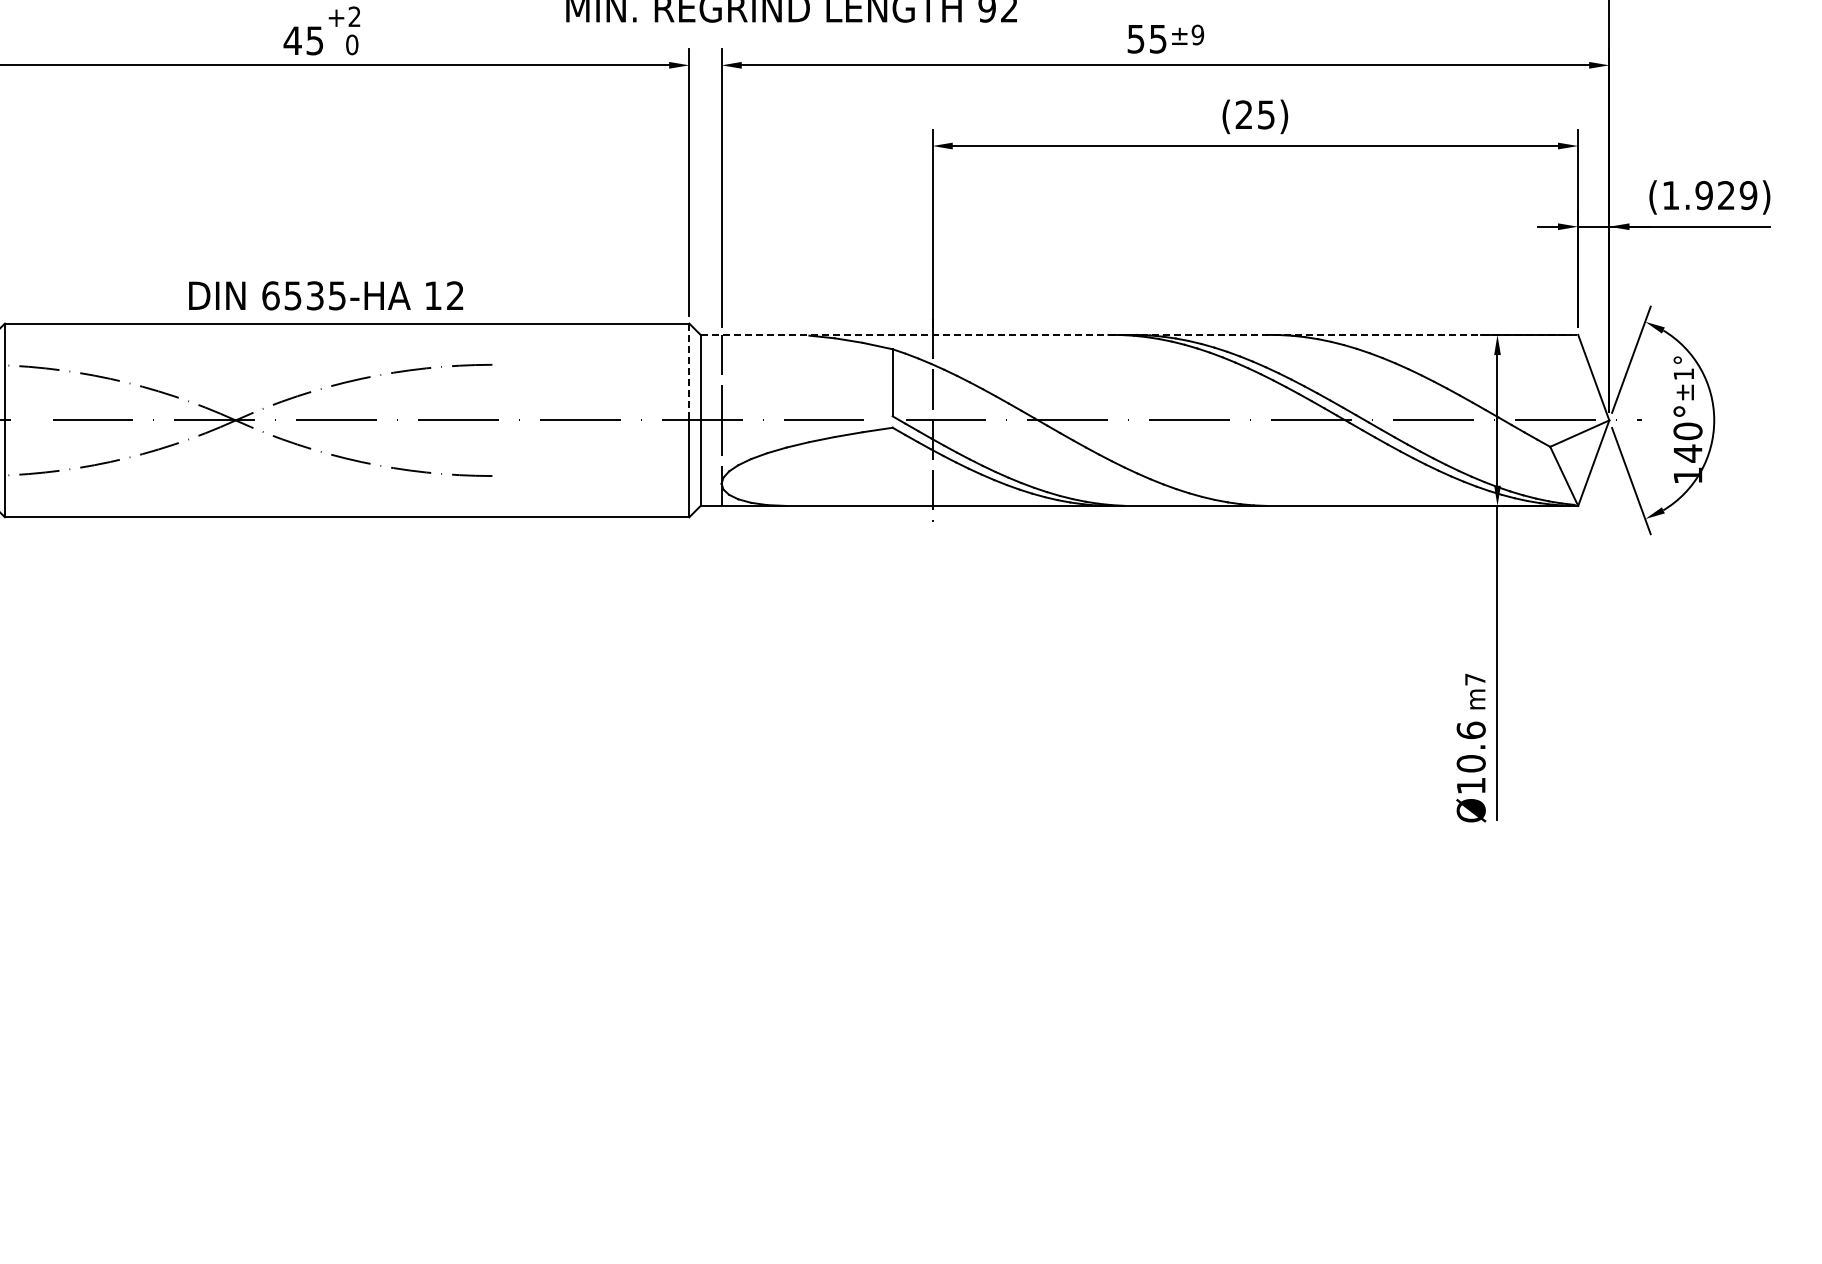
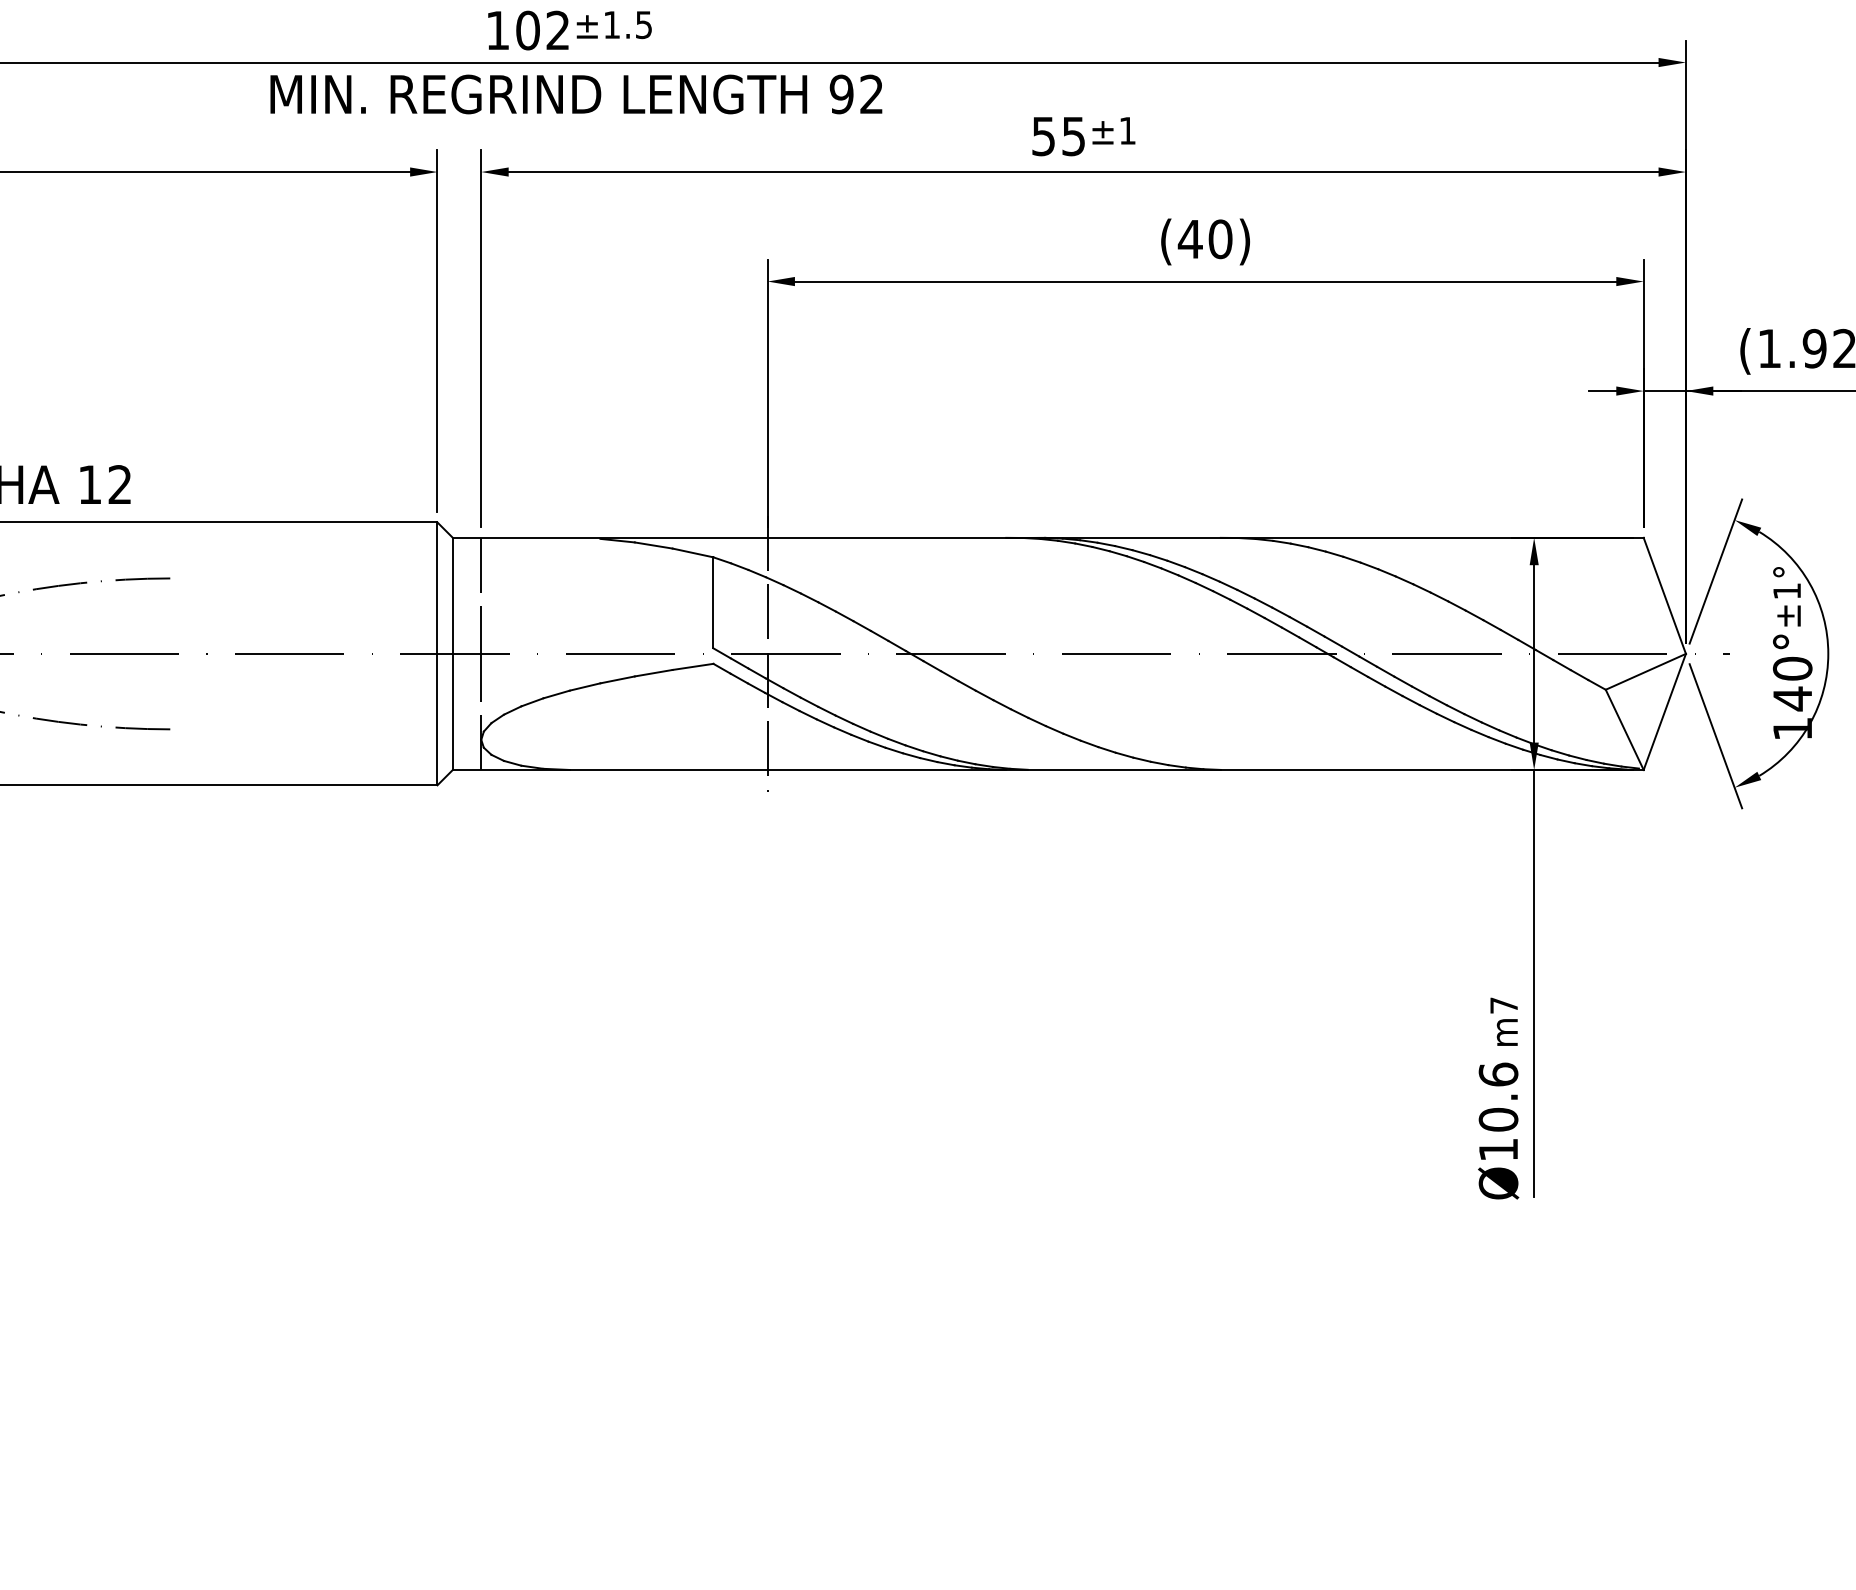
text: (1197, 34) -> (1127, 130), ±9 -> ±1
text: (1255, 114) -> (1205, 238), (25) -> (40)
line: (1139, 334) -> (1048, 537), dashed -> solid
line: (689, 372) -> (437, 588), dashed -> solid

